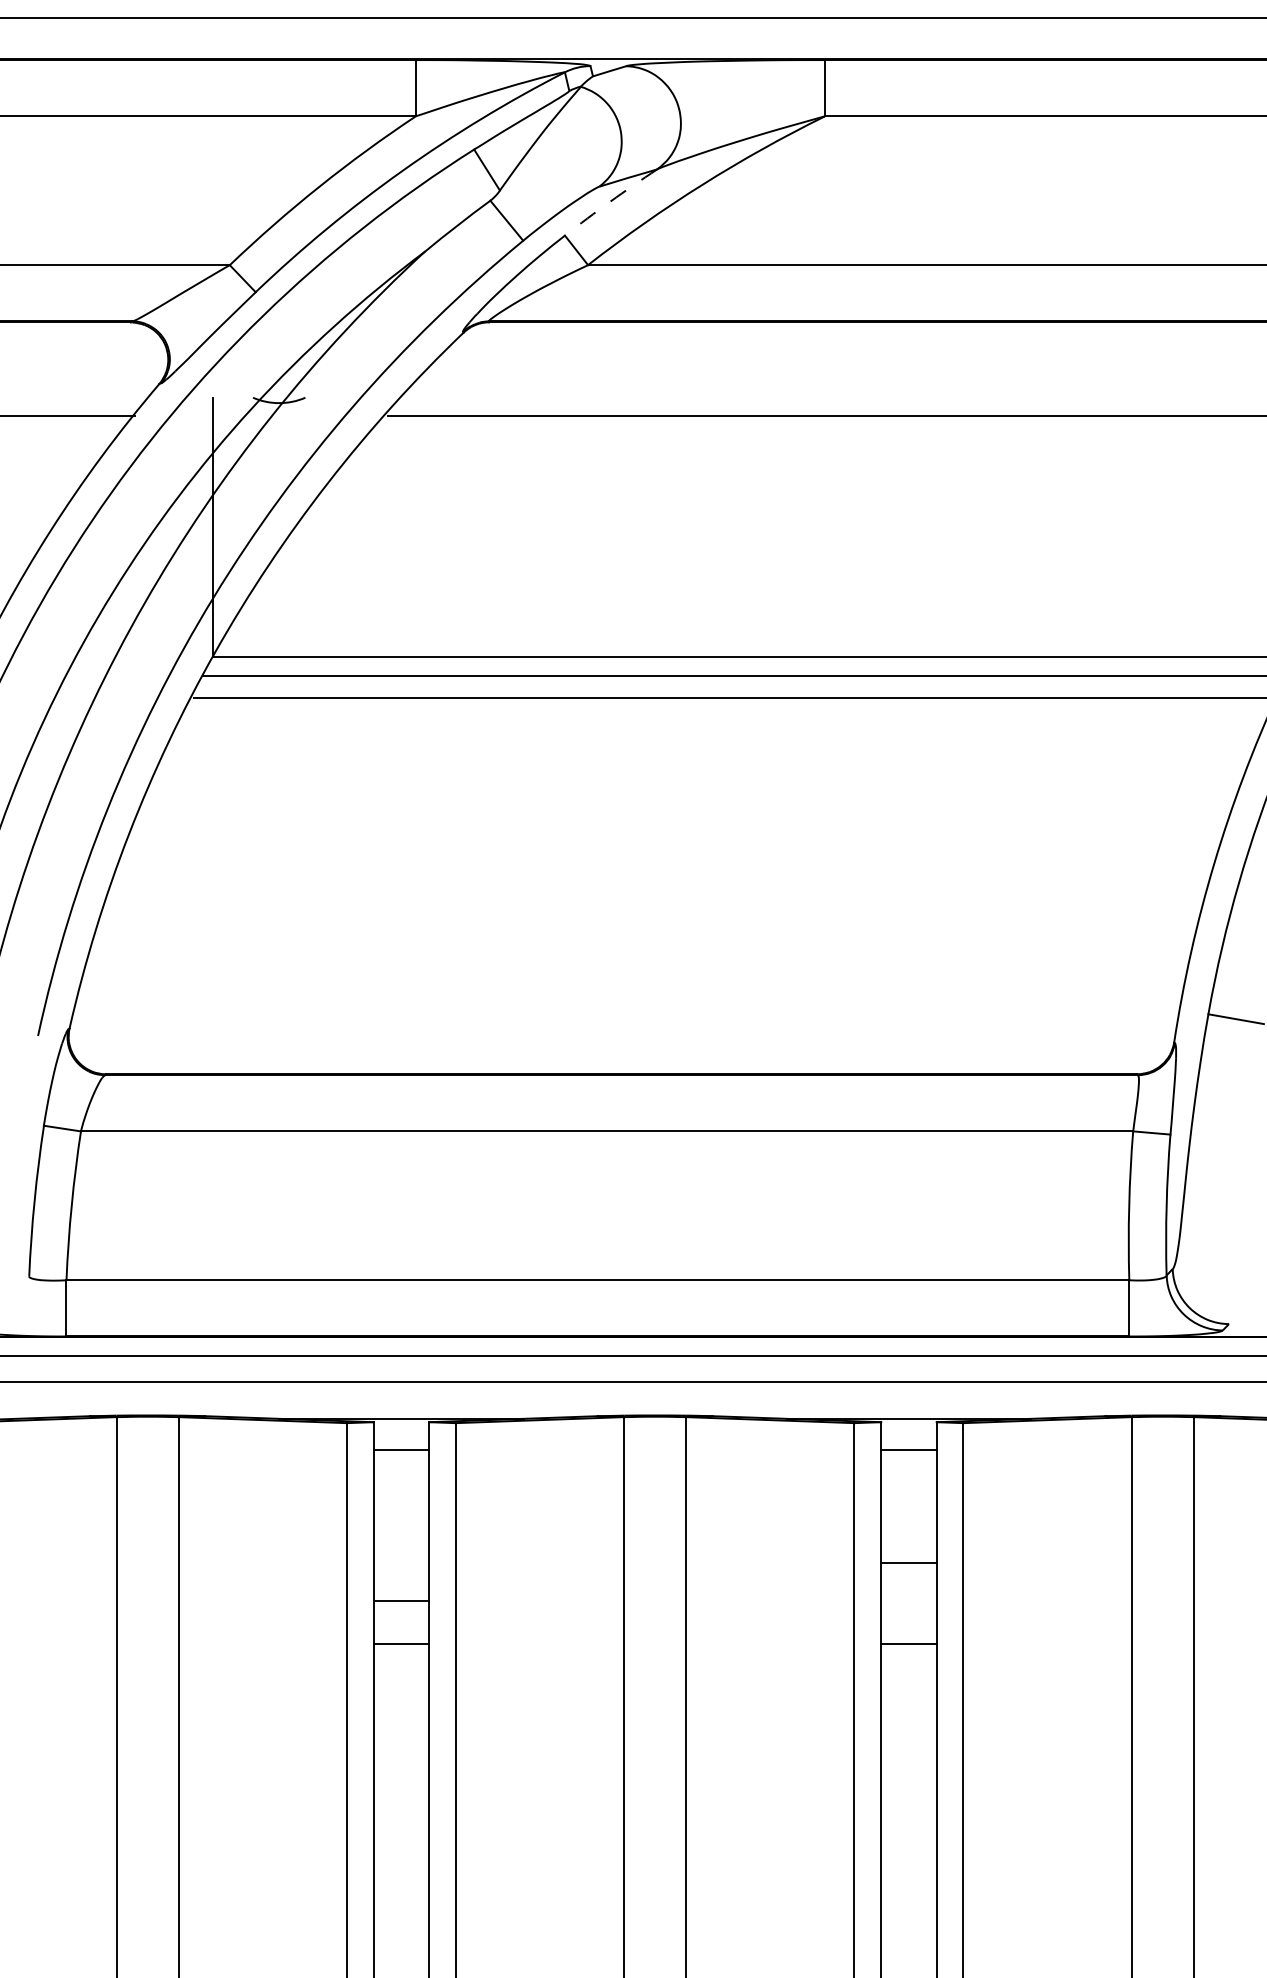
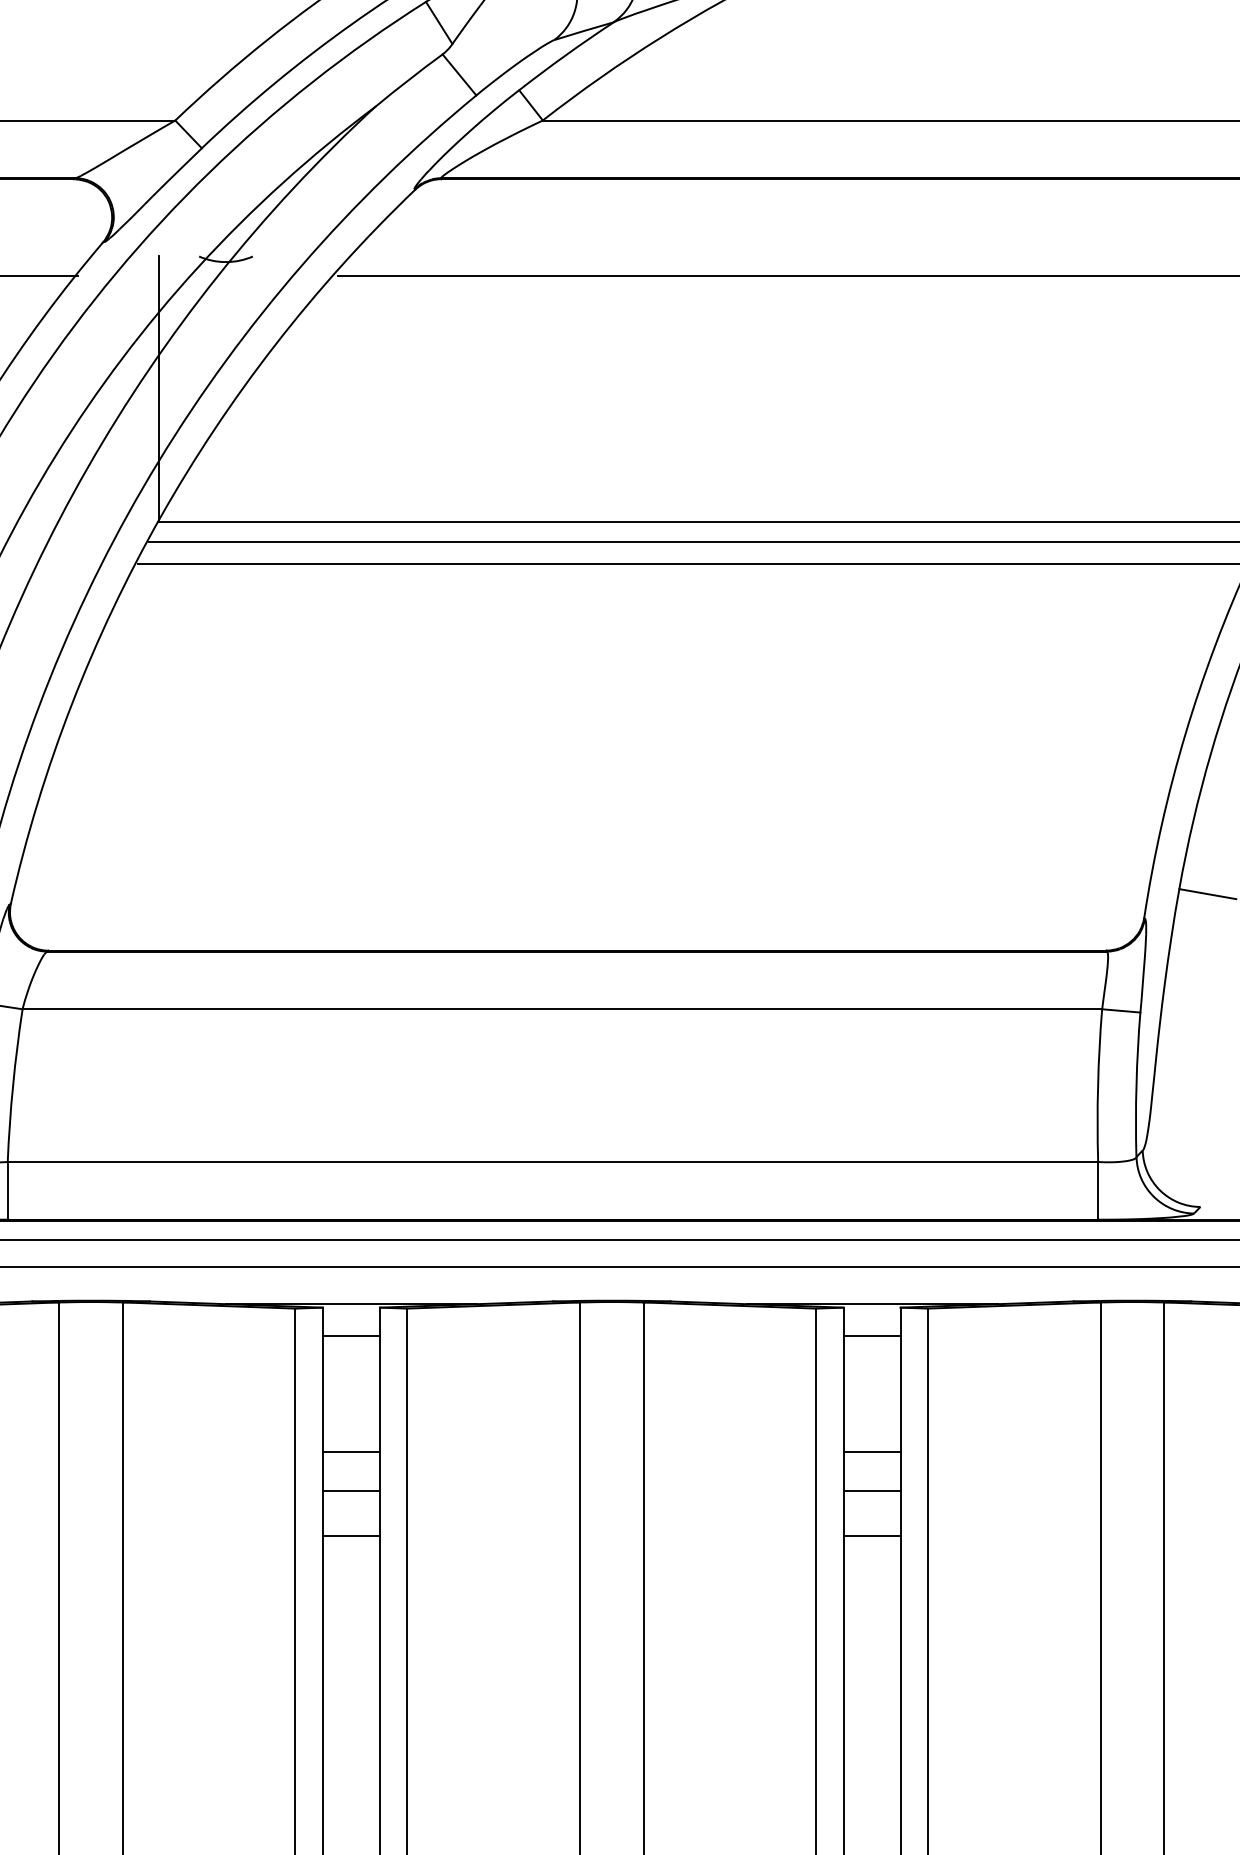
arc: (610, 201) -> (565, 55), dashed -> solid
line: (401, 1563) -> (351, 1452), added
line: (908, 1600) -> (871, 1490), added

